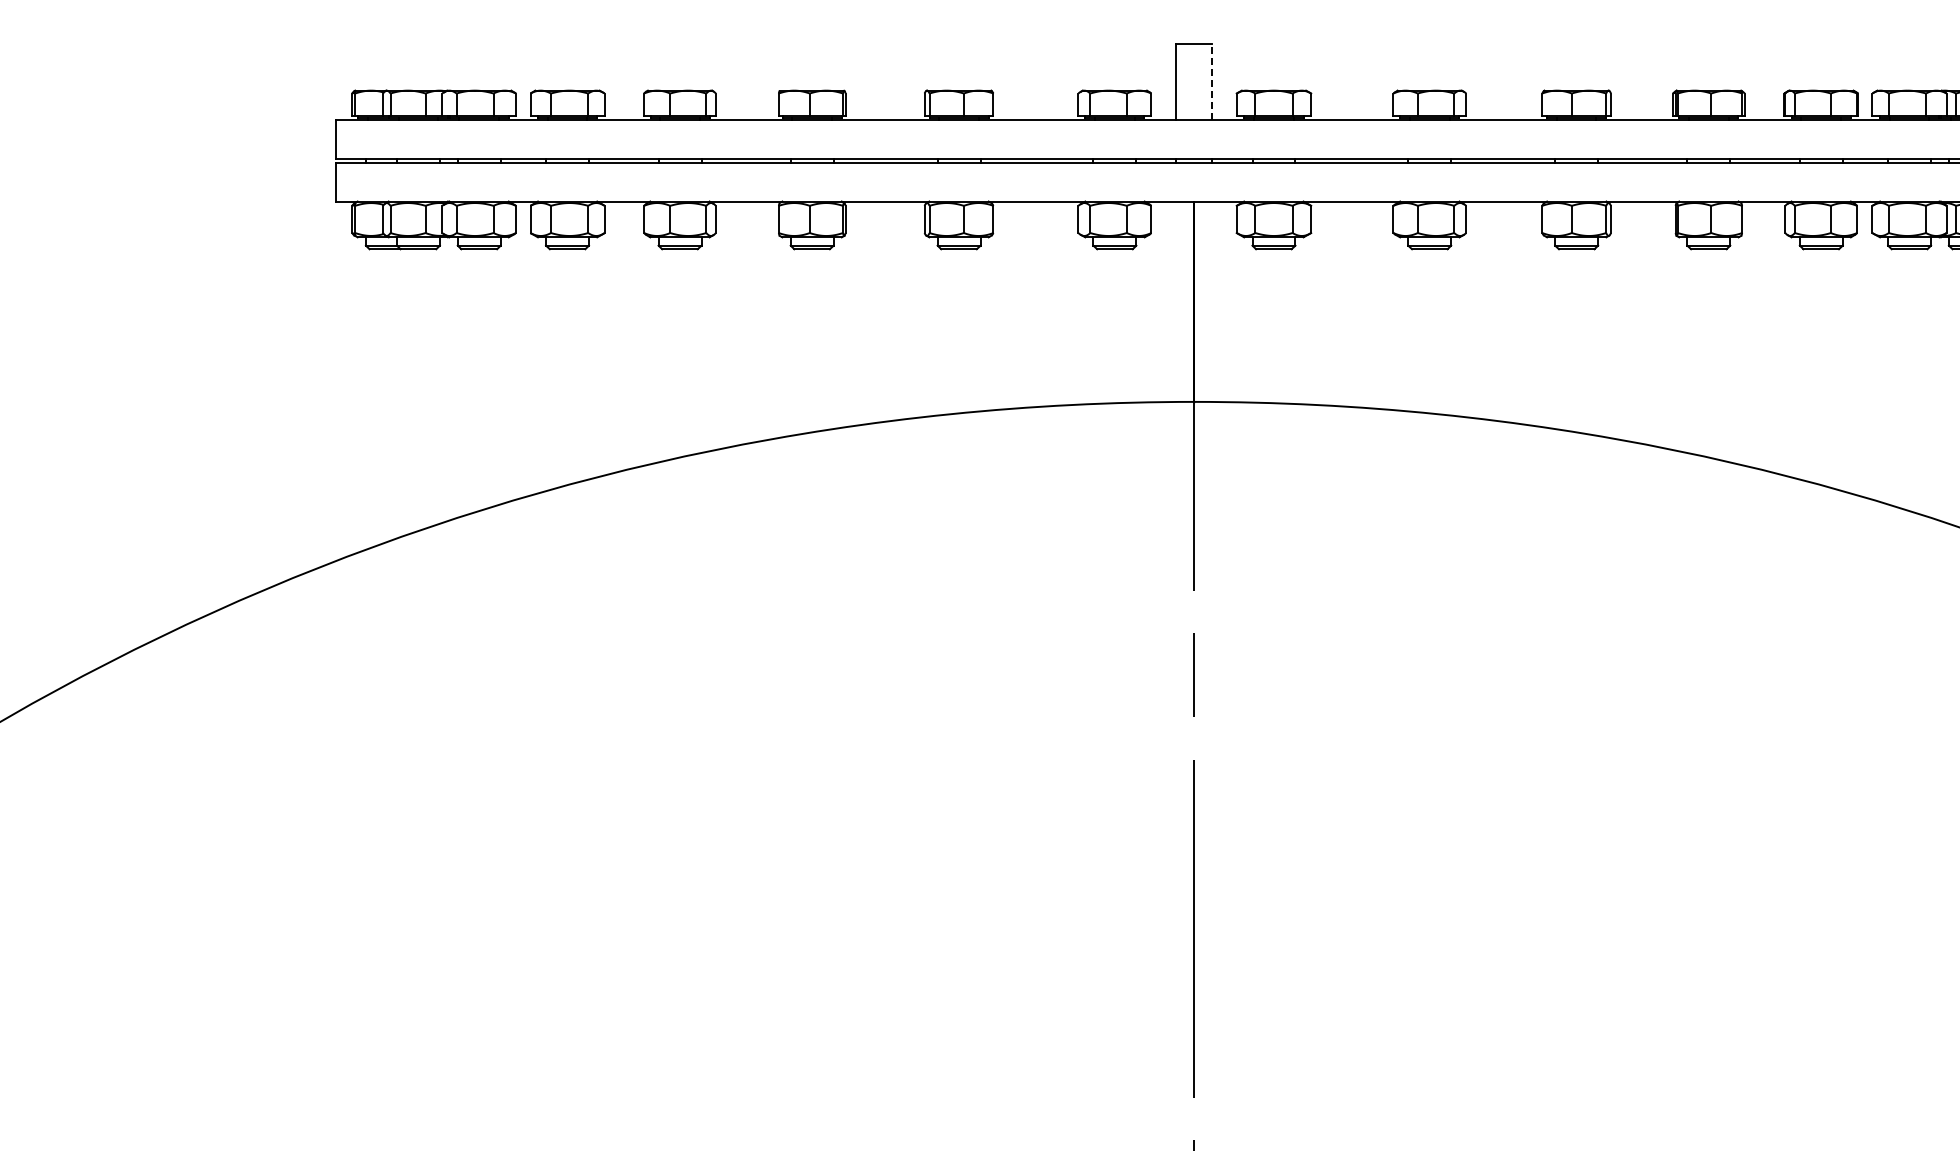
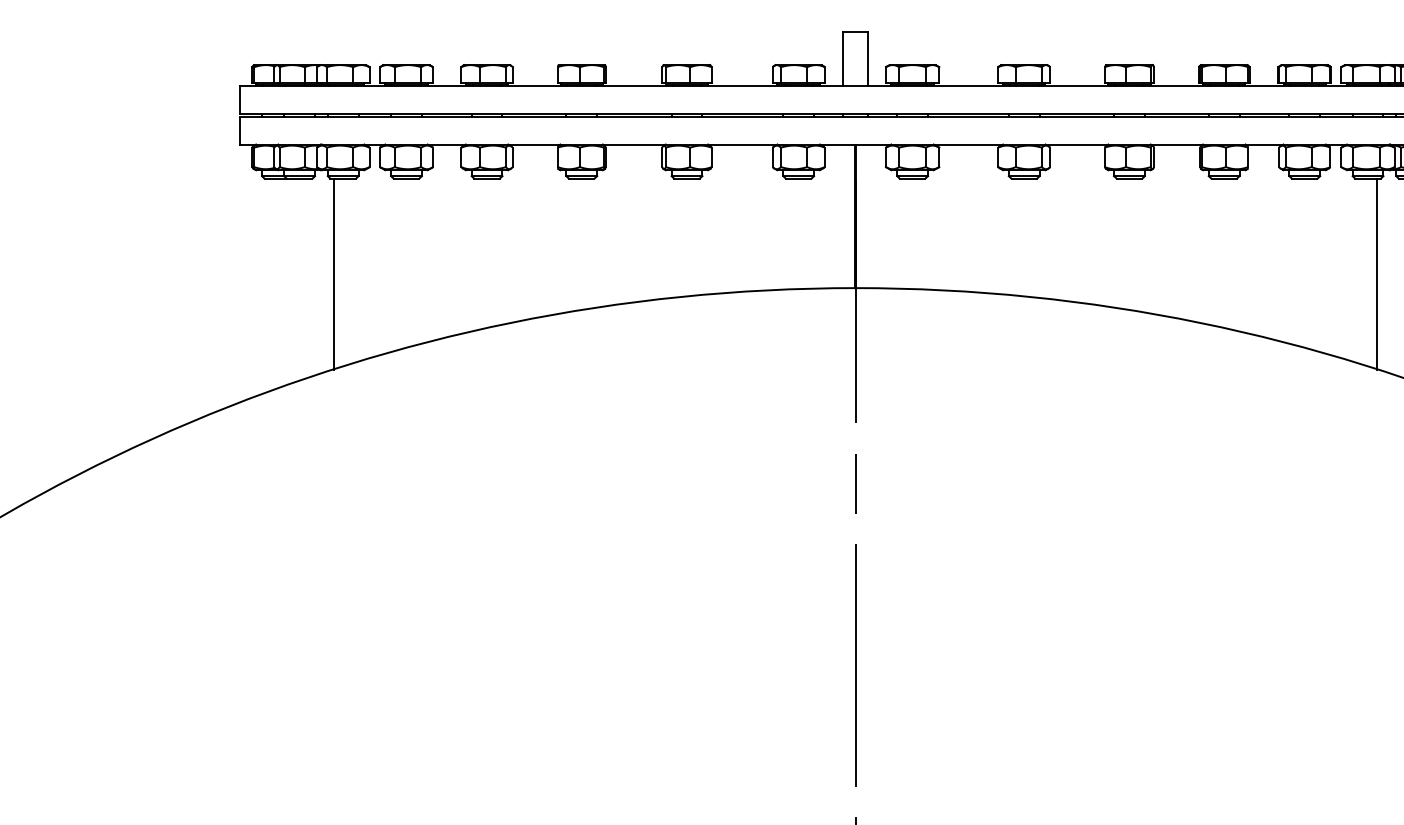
line: (1212, 81) -> (868, 58), dashed -> solid
line: (466, 382) -> (334, 274), added
line: (1921, 382) -> (1376, 274), added

